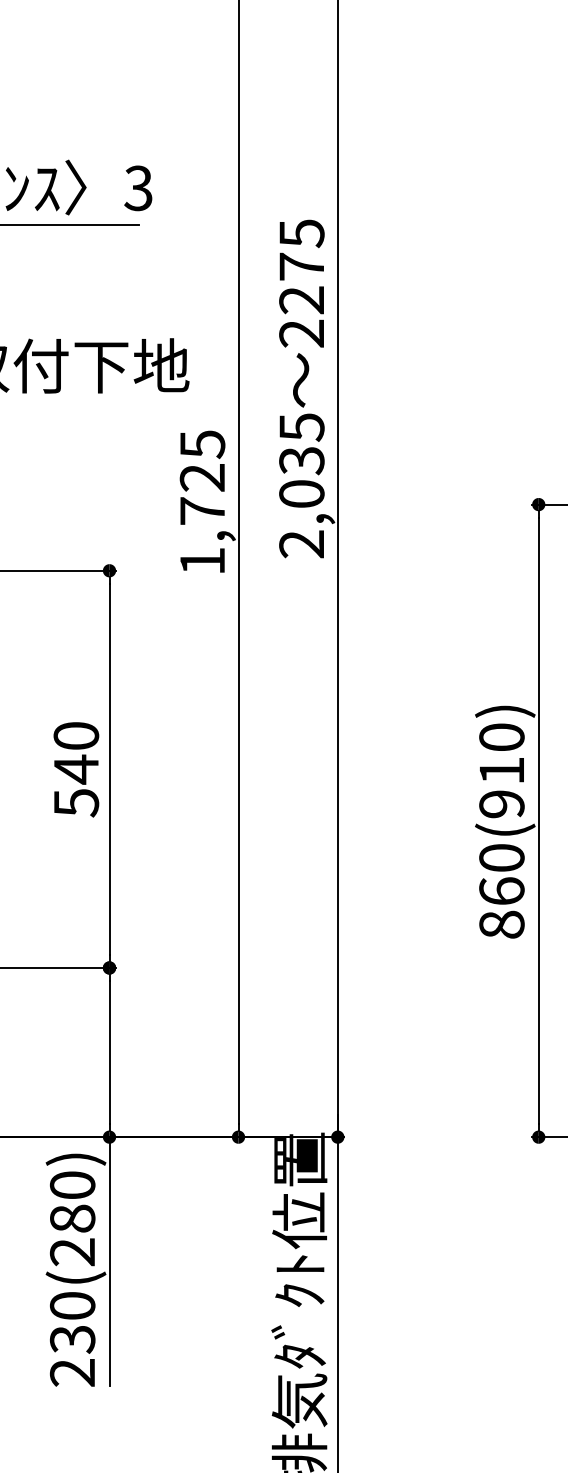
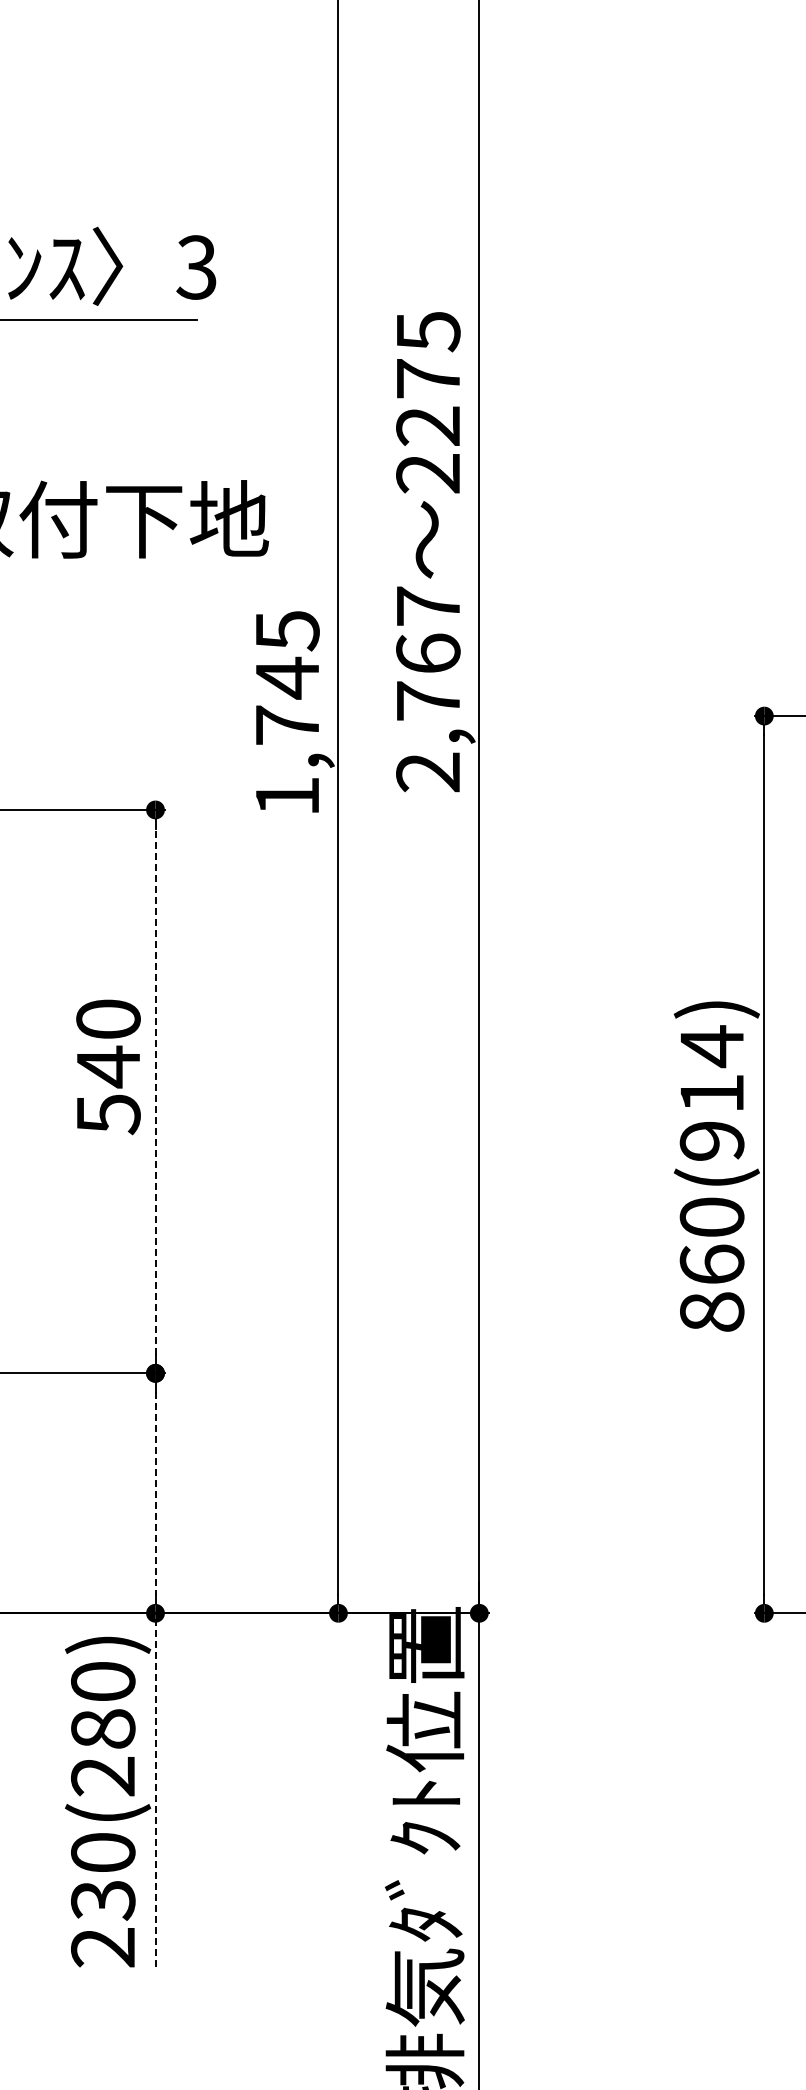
text: (301, 460) -> (428, 653), 2,035 -> 2,767
text: (201, 477) -> (286, 677), 1,725 -> 1,745
text: (501, 737) -> (711, 1046), 860(910) -> 860(914)
text: (76, 769) -> (108, 1067), moved
line: (109, 769) -> (155, 1091), solid -> dashed
line: (109, 1052) -> (155, 1493), solid -> dashed
line: (109, 1262) -> (155, 1790), solid -> dashed

